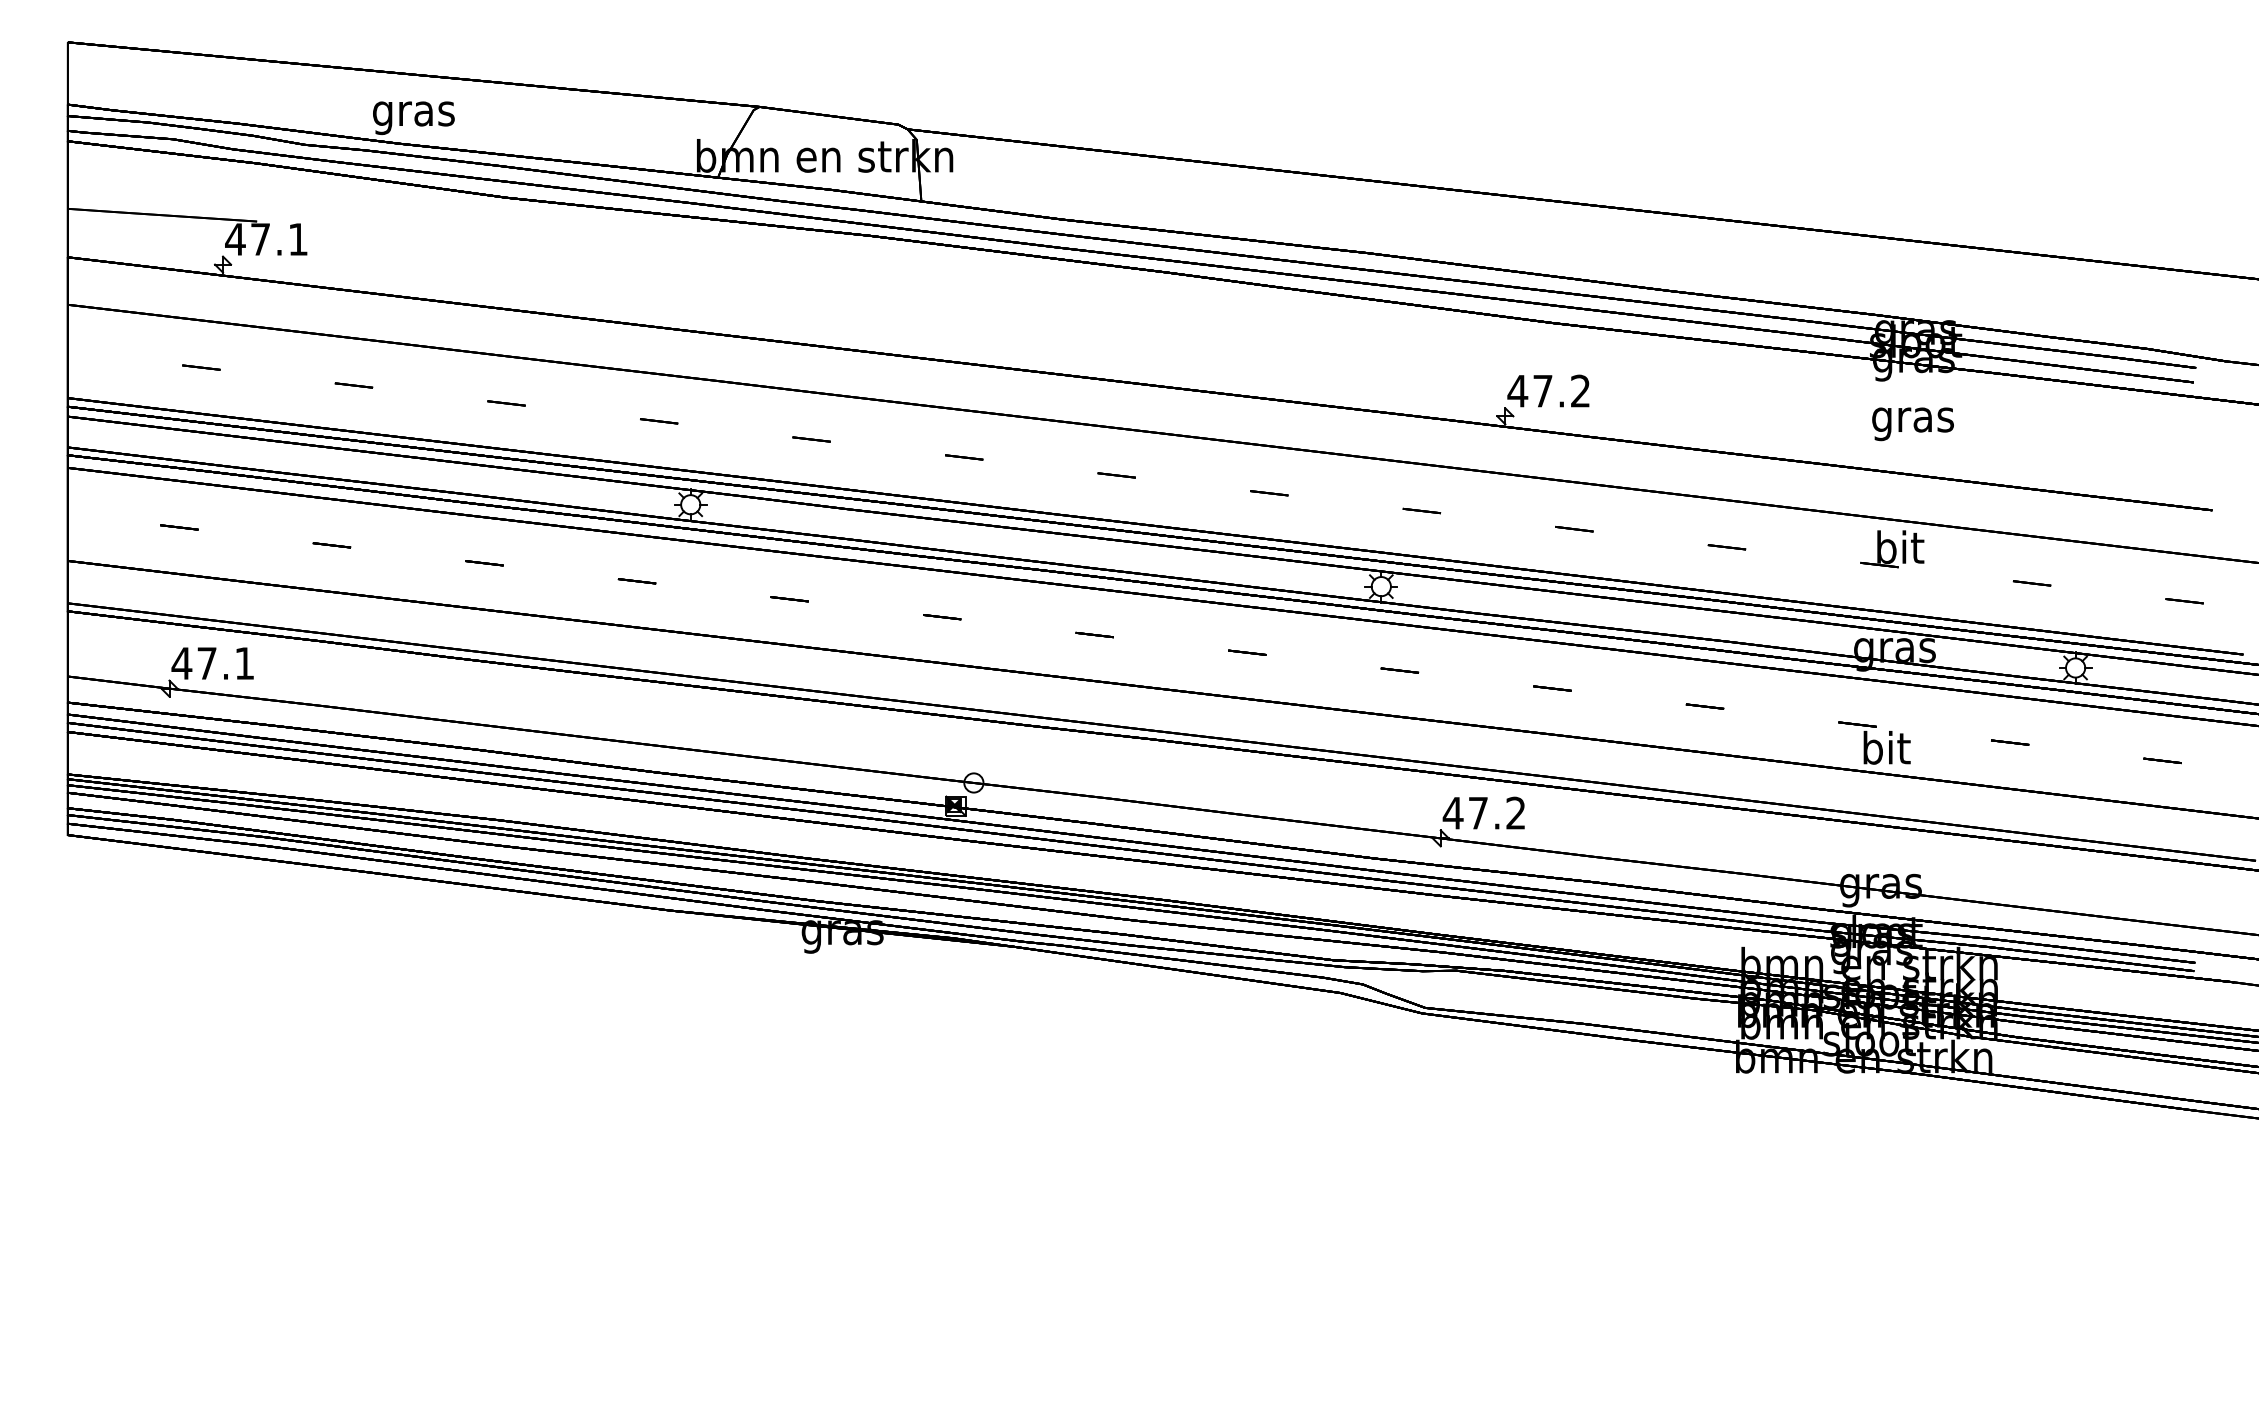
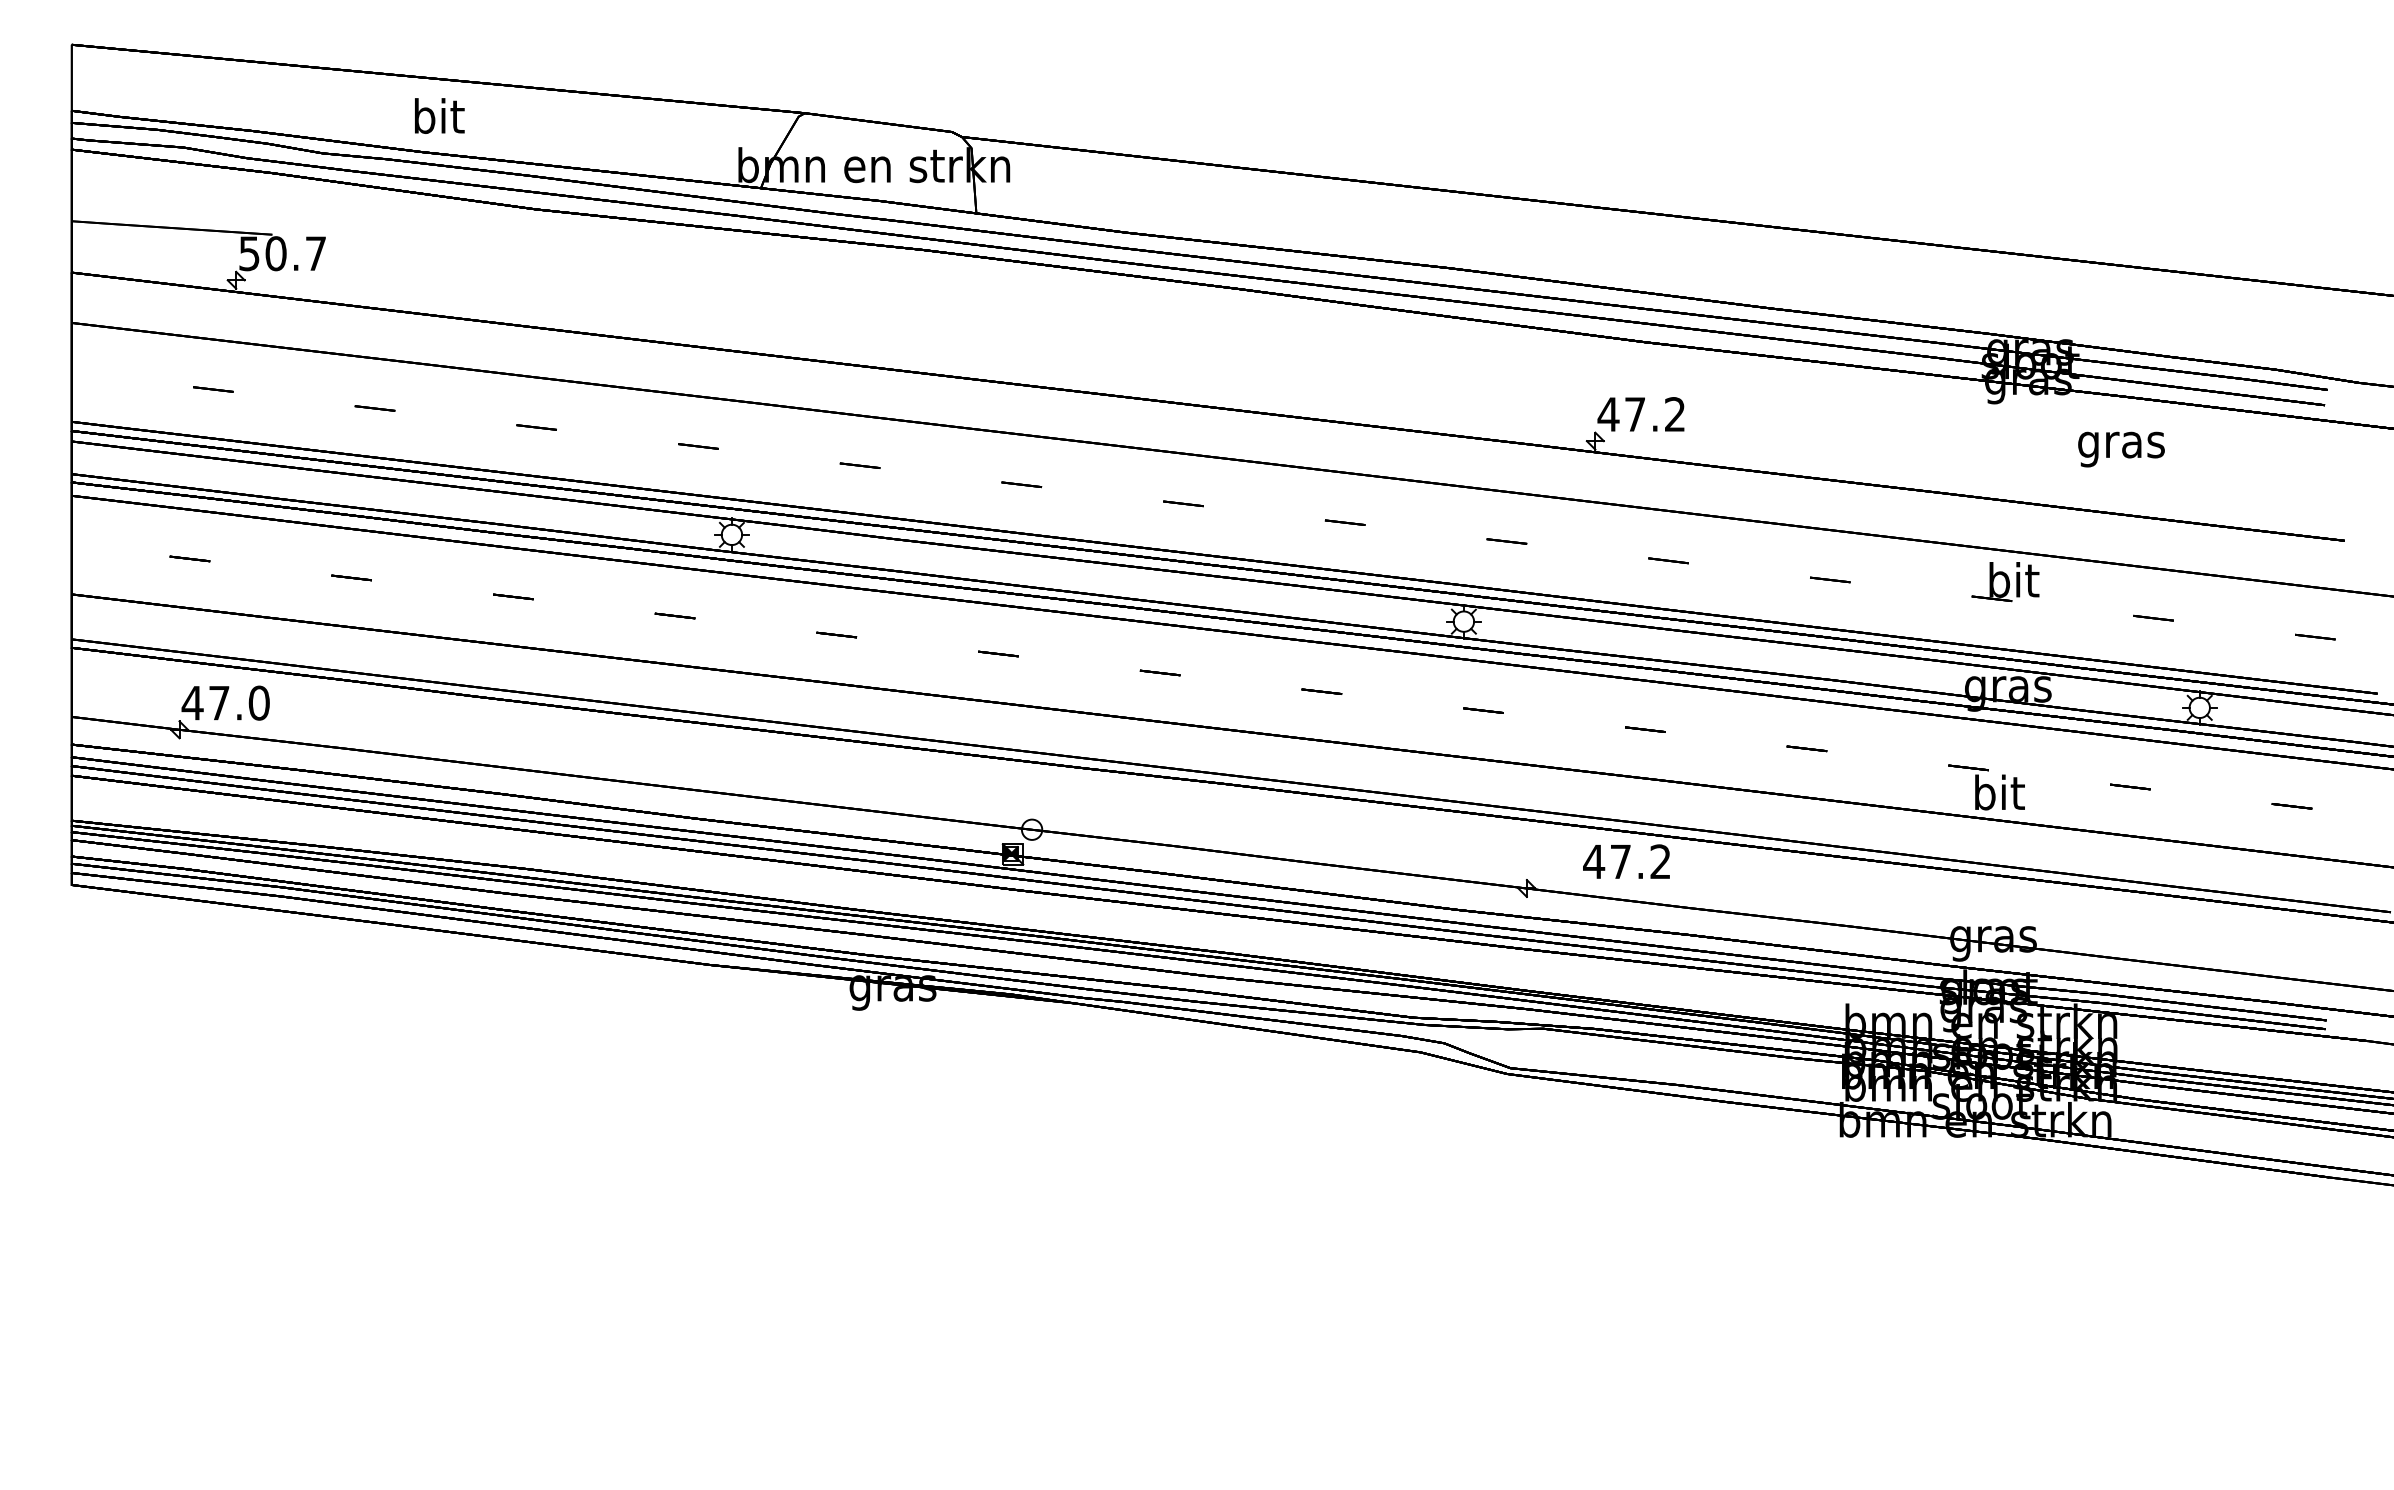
text: (413, 113) -> (438, 120), gras -> bit
text: (265, 239) -> (281, 253), 47.1 -> 50.7
text: (1913, 424) -> (2121, 449), moved
text: (244, 662) -> (258, 702), 47.1 -> 47.0
text: (1483, 812) -> (1626, 861), moved

